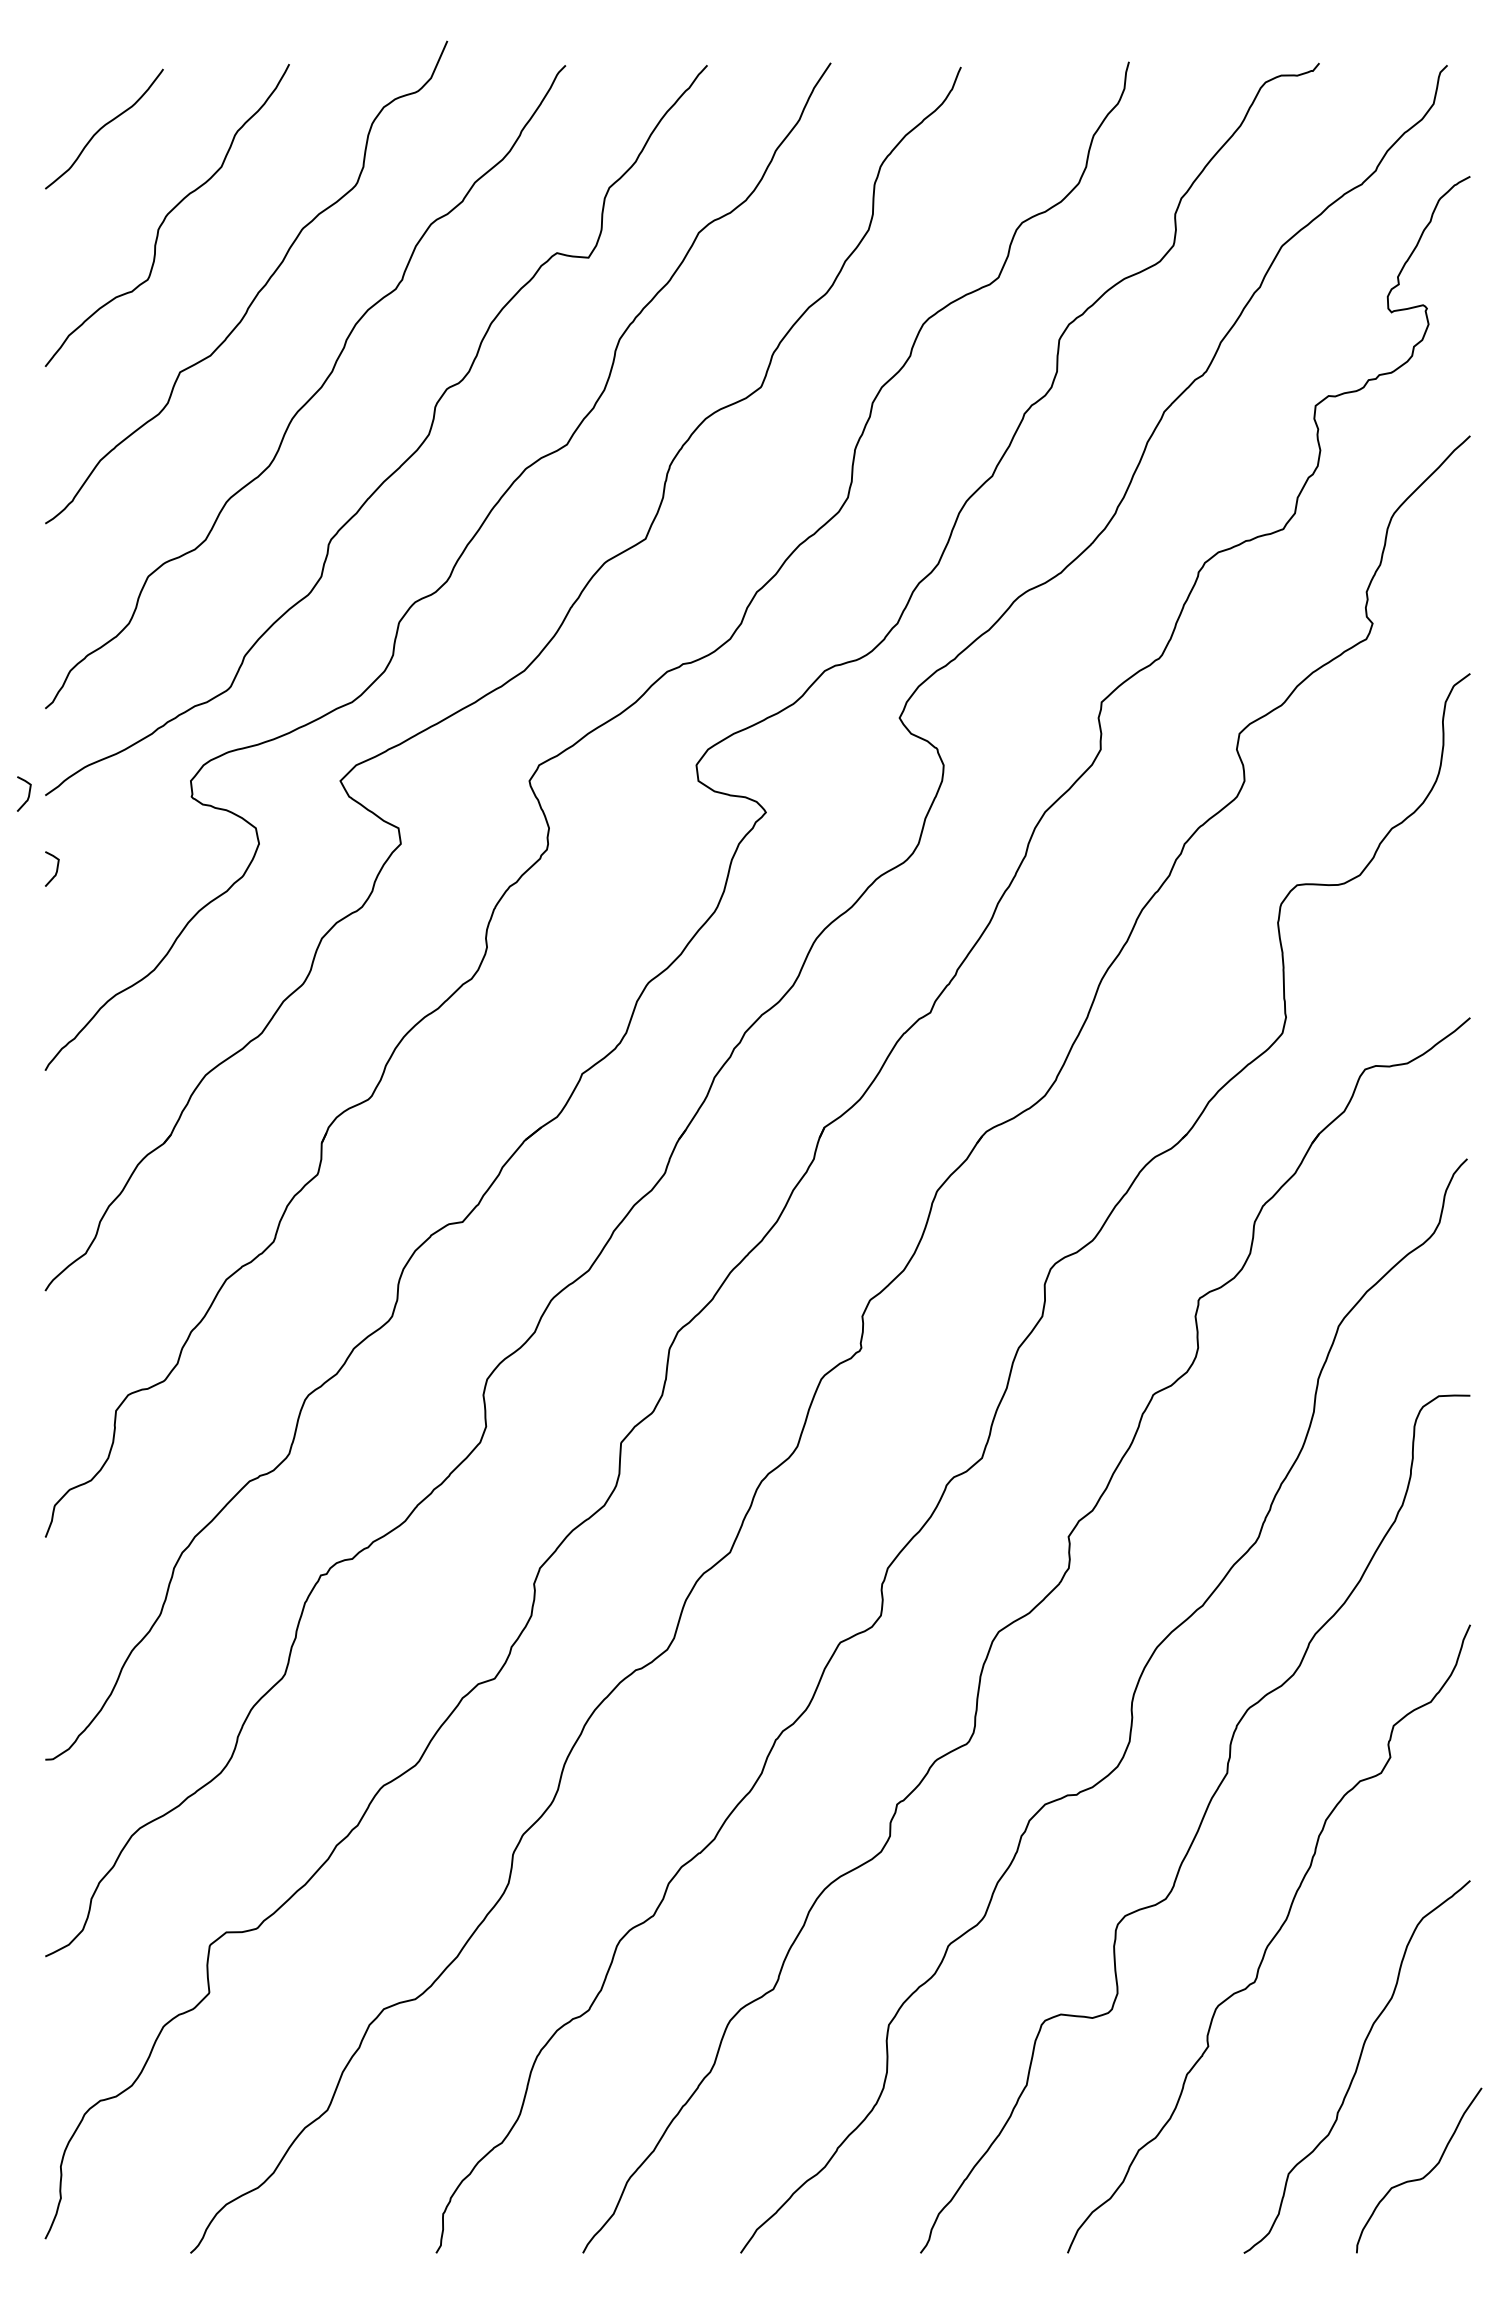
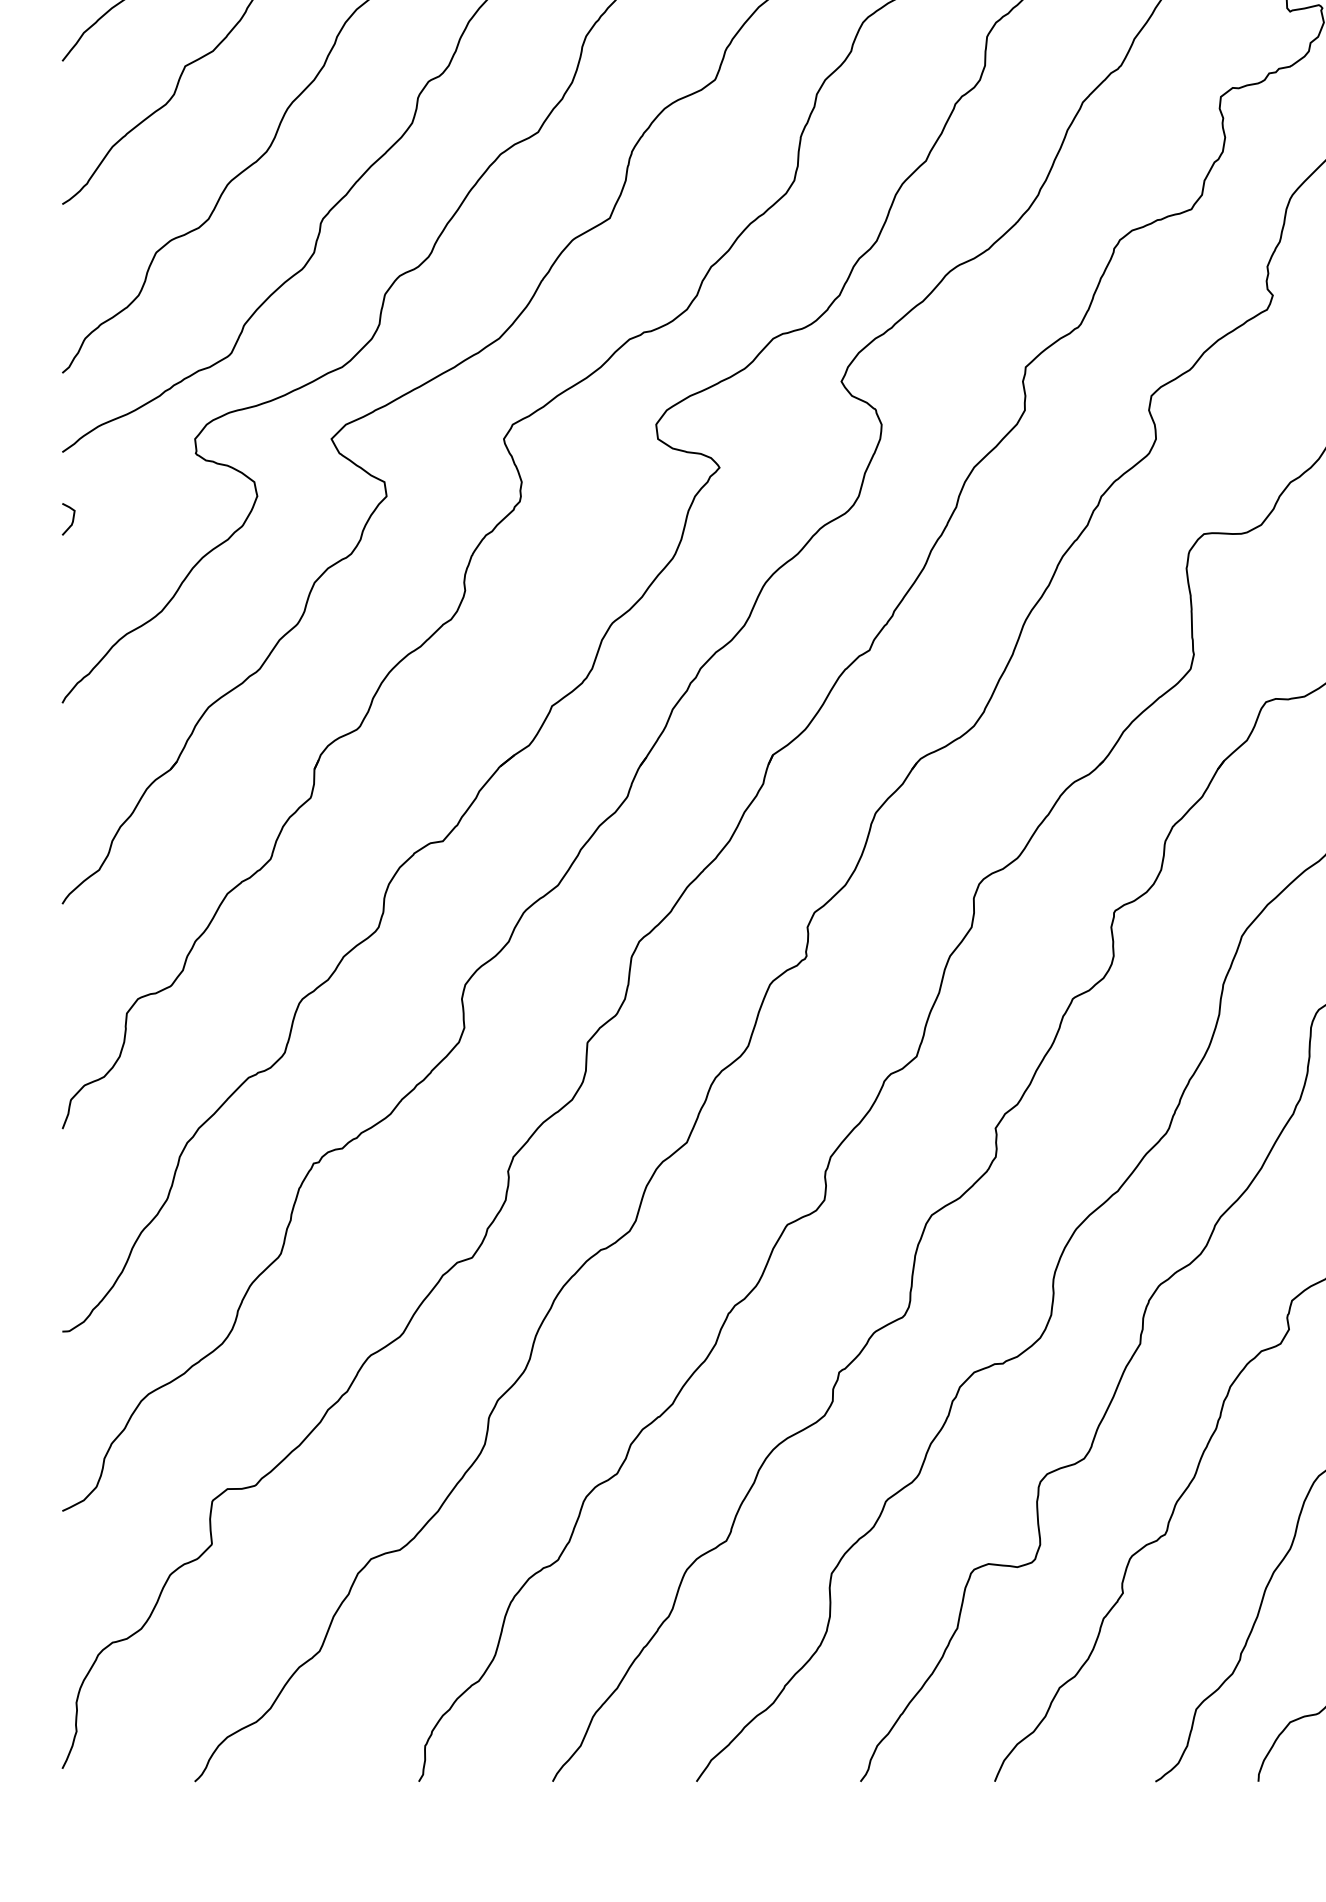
curve: (28, 793) -> (47, 450), removed

